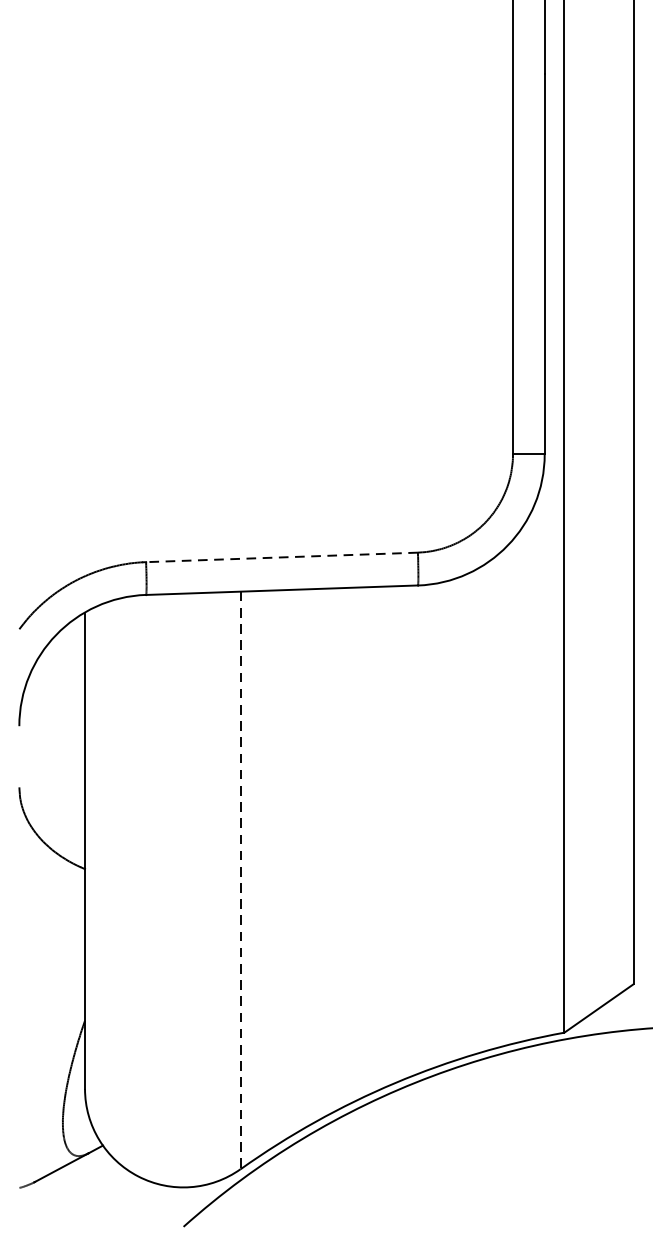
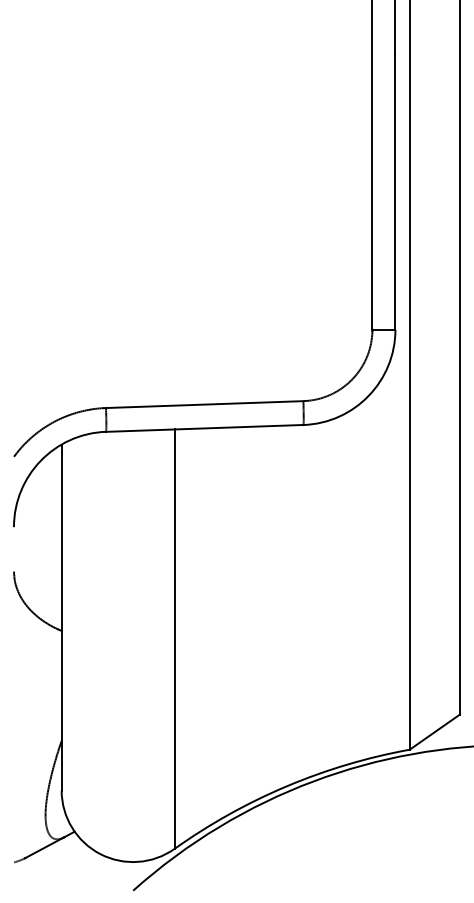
line: (281, 557) -> (204, 404), dashed -> solid
line: (240, 880) -> (174, 639), dashed -> solid

